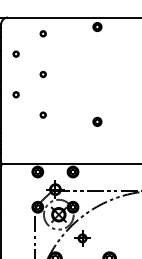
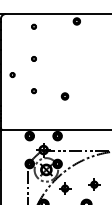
part: (15, 53) -> (12, 42), removed
part: (97, 121) -> (65, 96), moved
part: (119, 233) -> (94, 184), added

